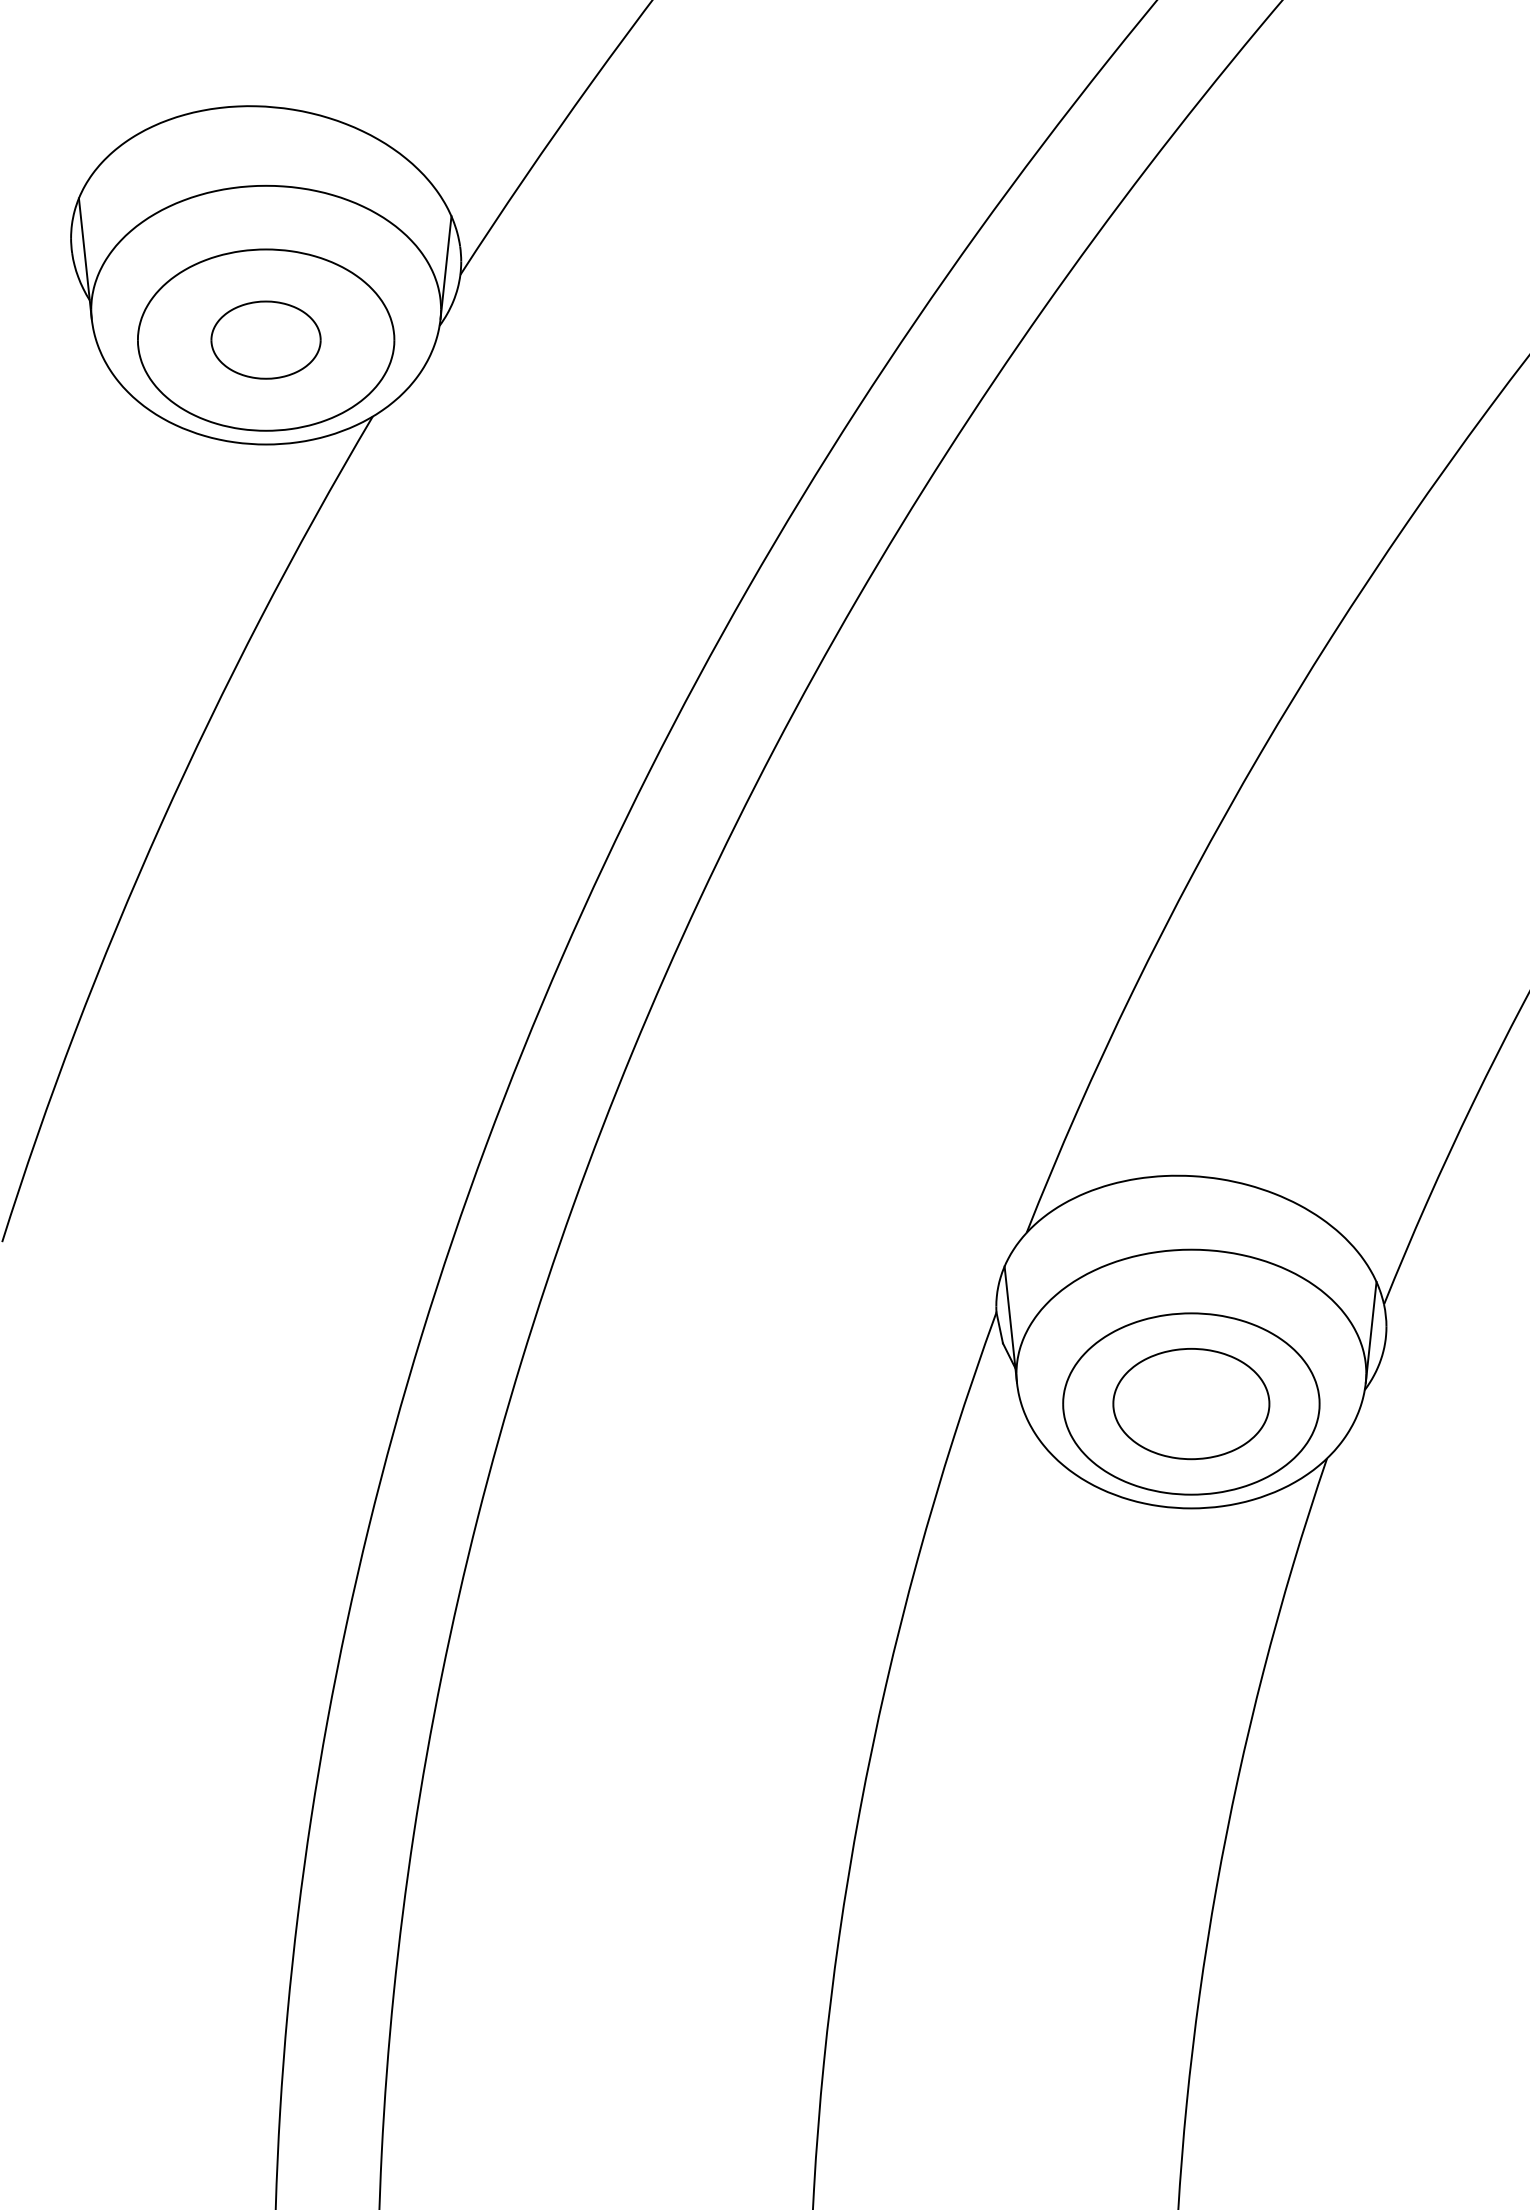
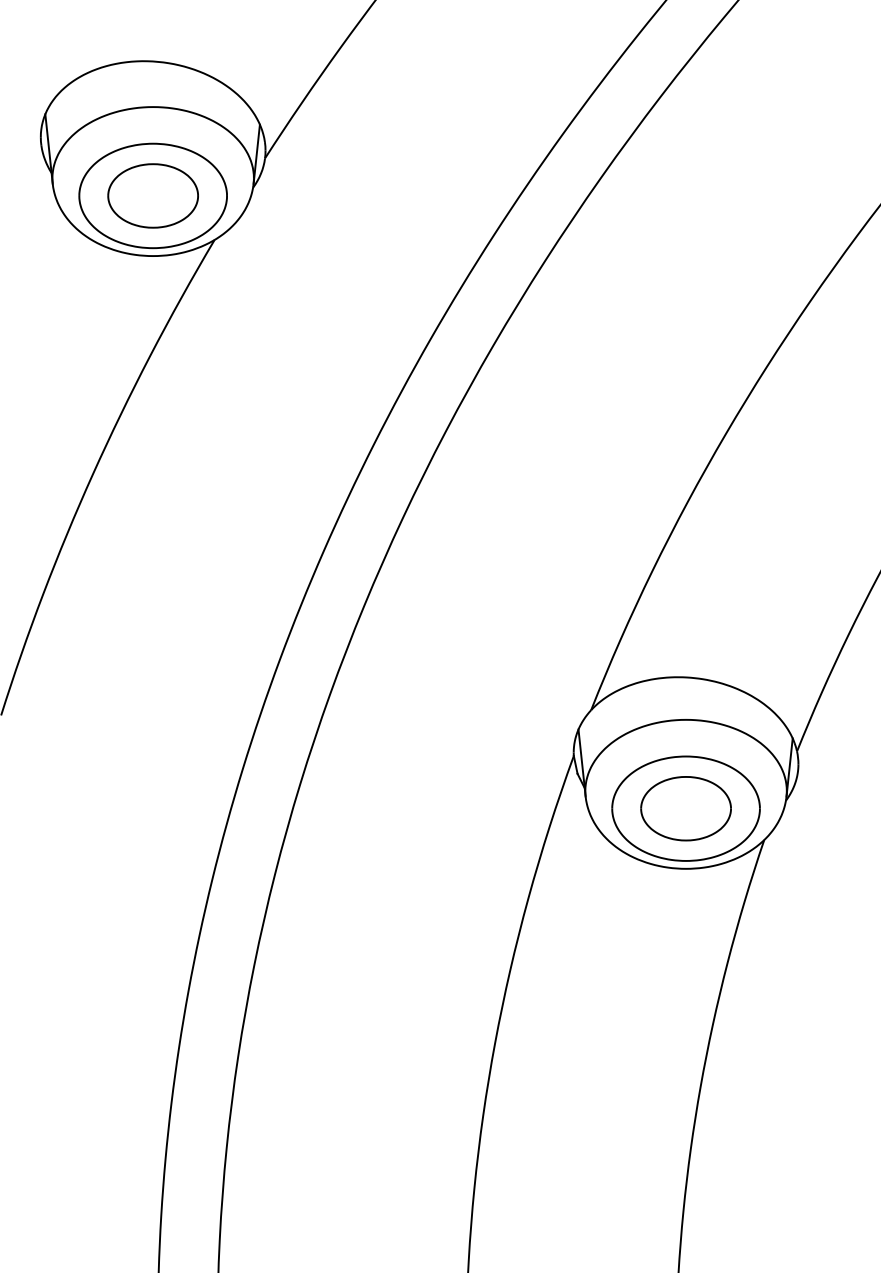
part: (264, 339) -> (152, 195), size x1.43

